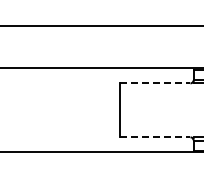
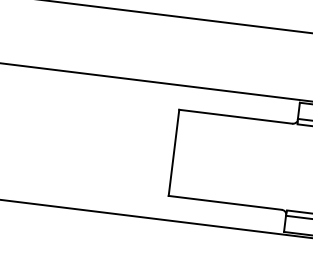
line: (155, 83) -> (236, 117), dashed -> solid
line: (155, 137) -> (225, 203), dashed -> solid

